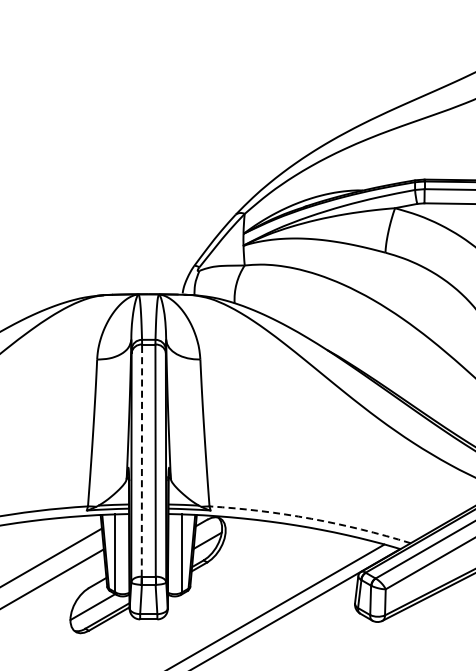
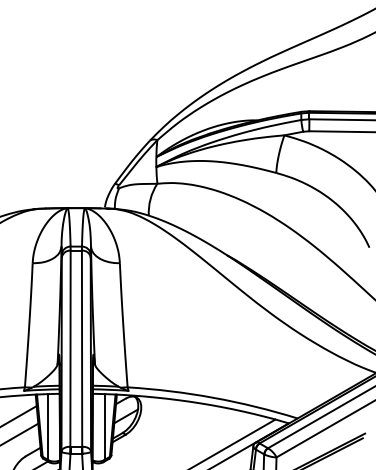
line: (141, 460) -> (70, 348), dashed -> solid
arc: (311, 518) -> (213, 397), dashed -> solid

